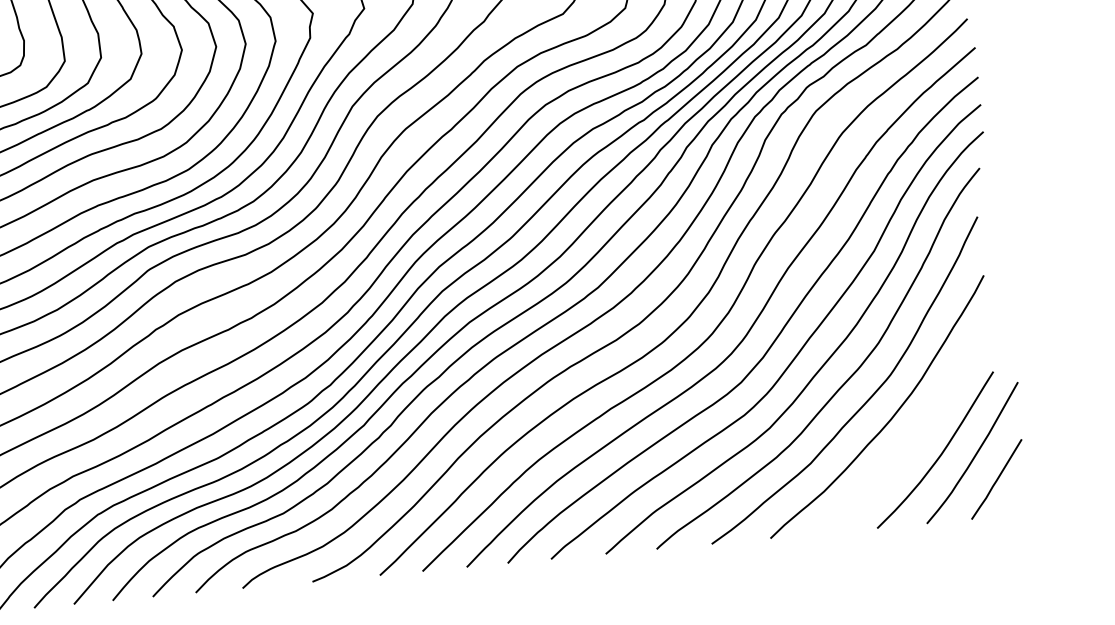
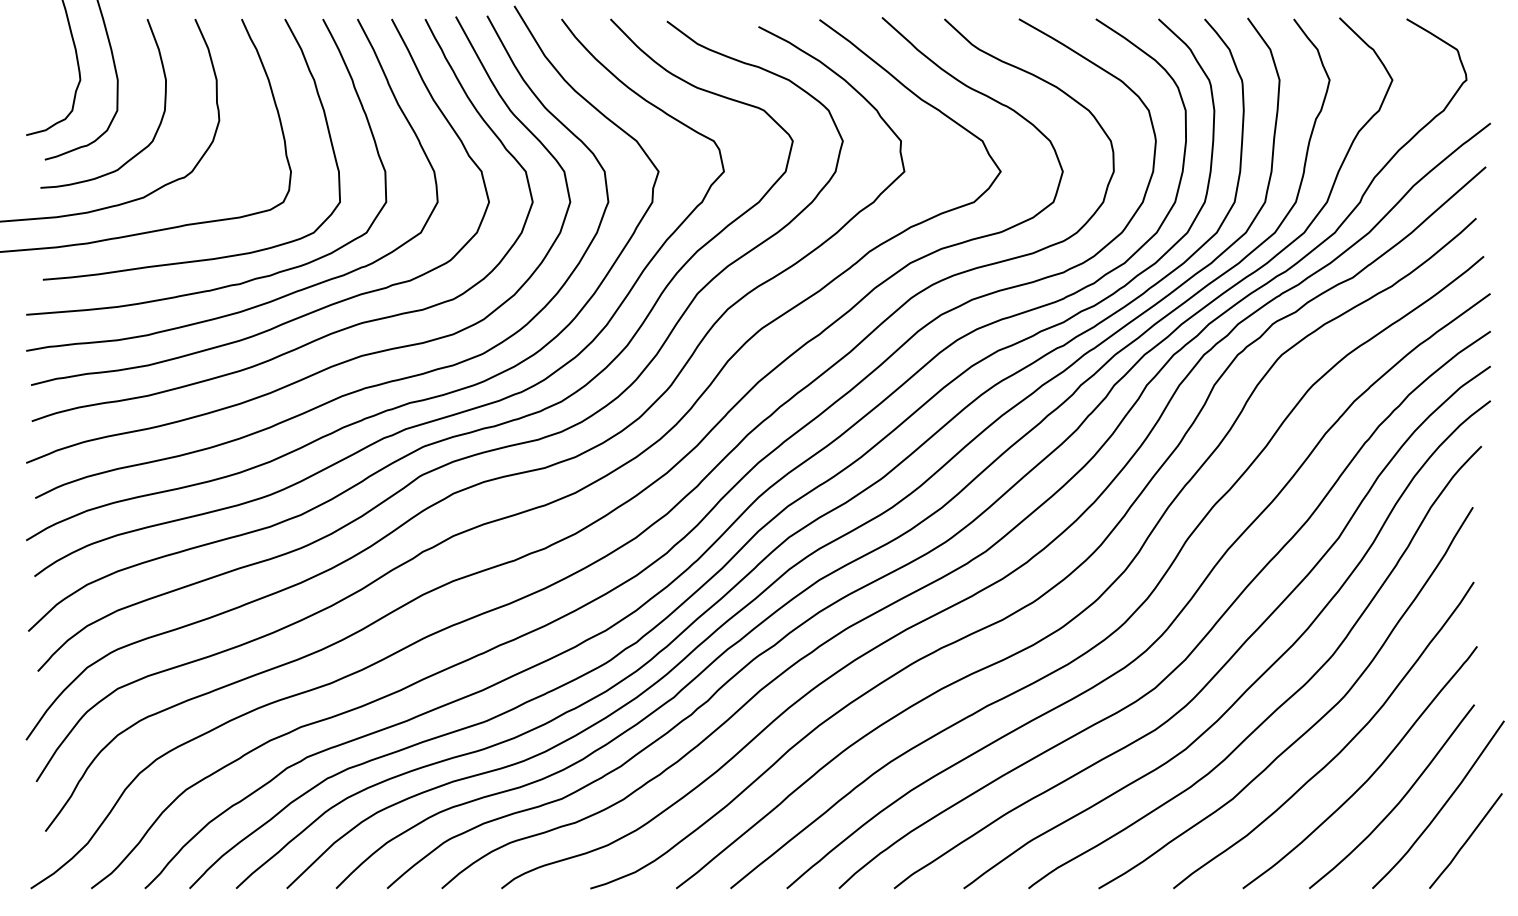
curve: (916, 435) -> (1369, 776), added

